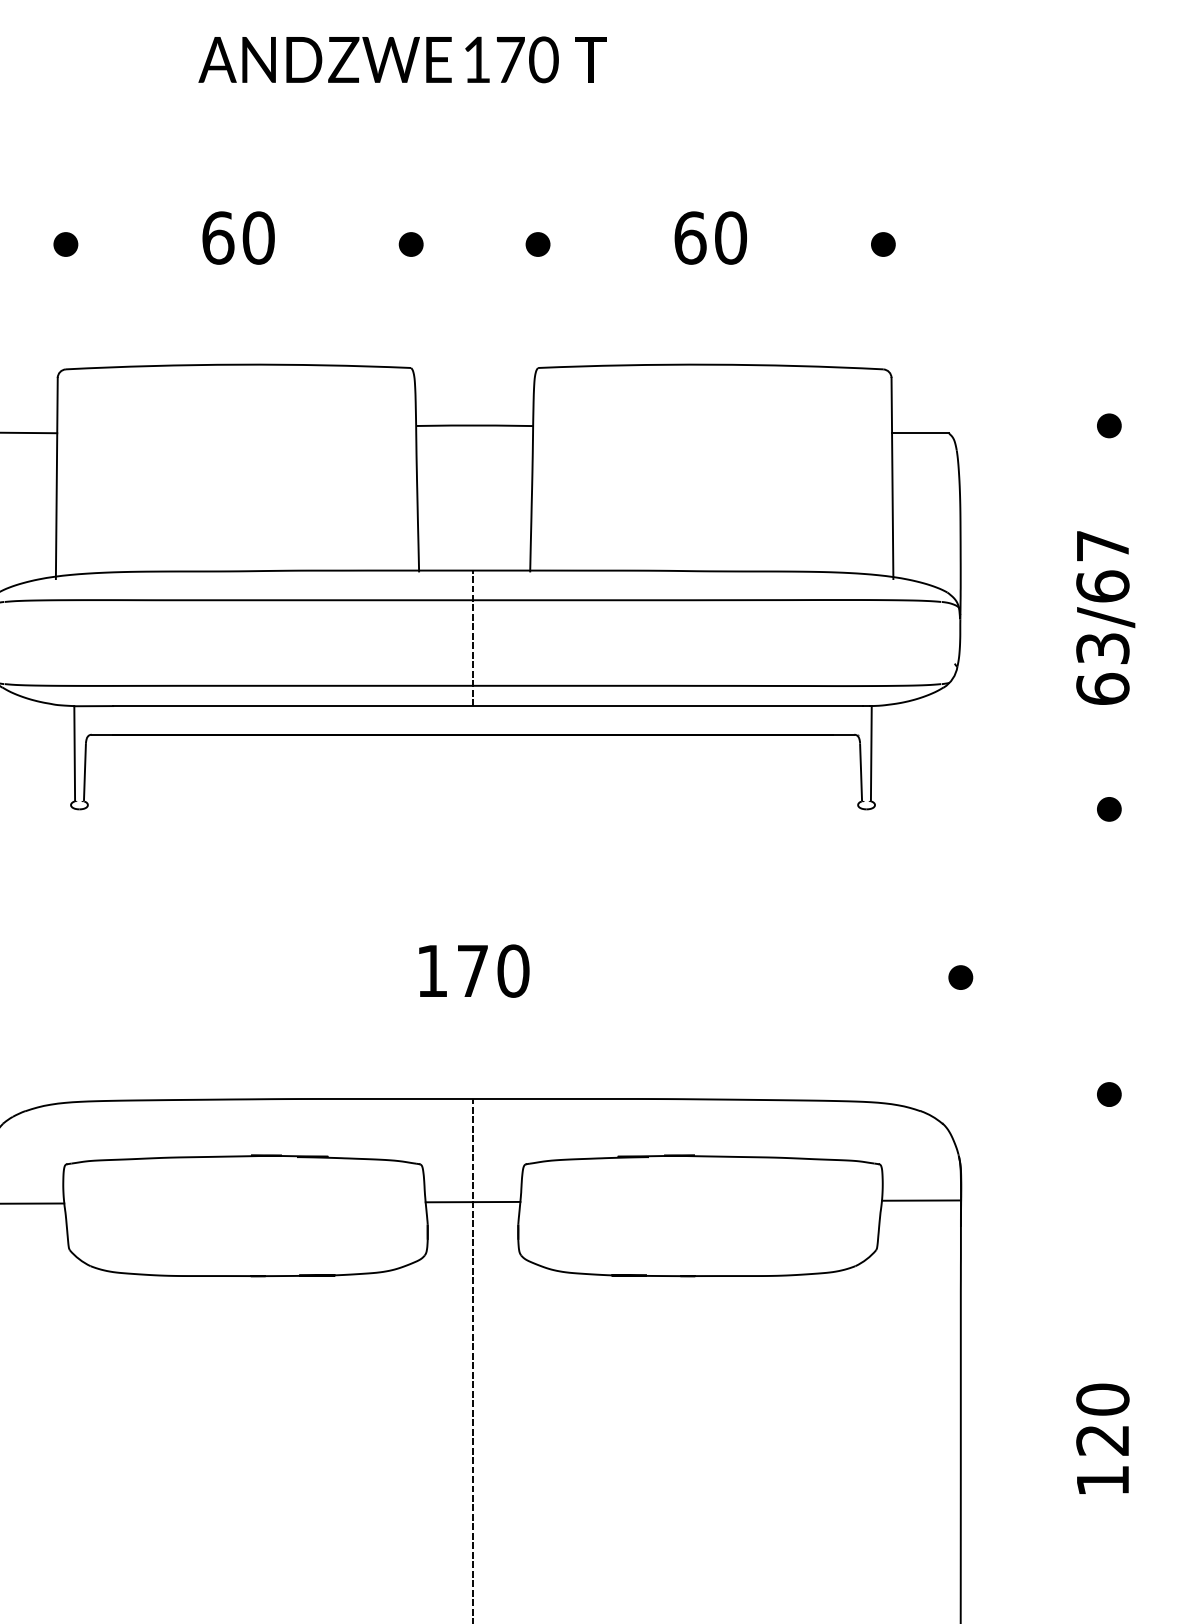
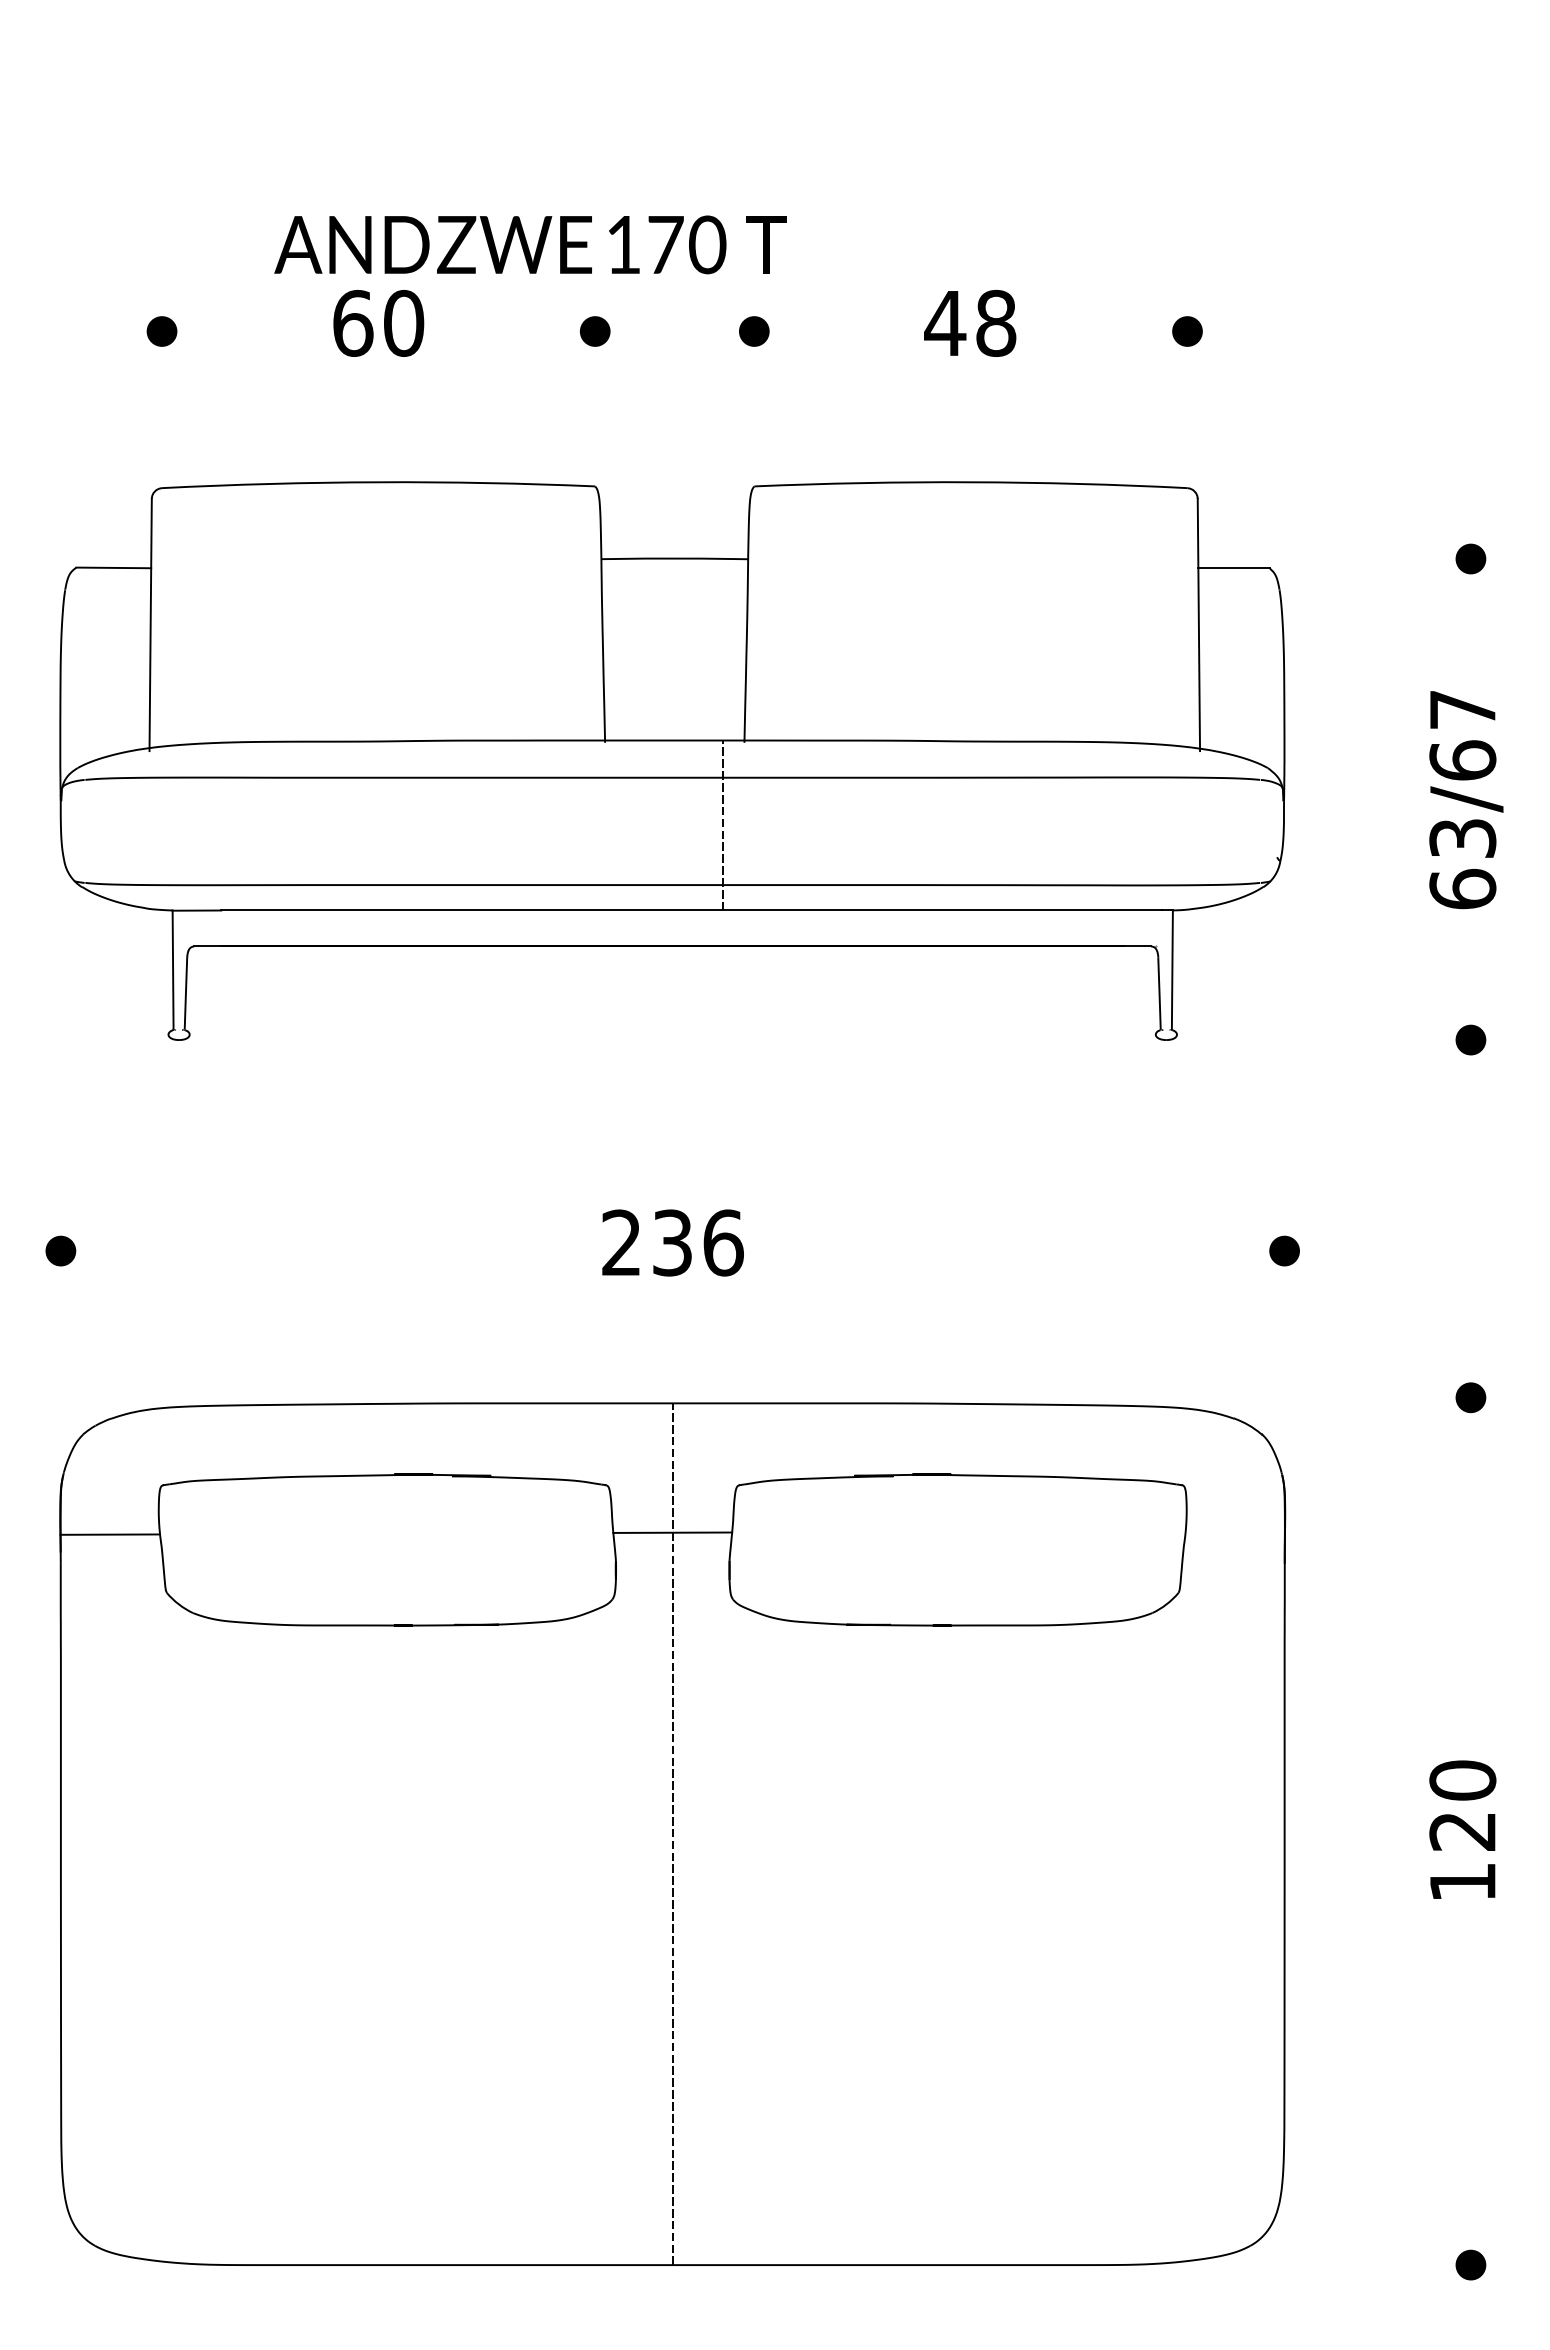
text: (402, 59) -> (530, 244), moved
text: (710, 237) -> (970, 322), 60 -> 48
line: (472, 638) -> (722, 825), moved
text: (472, 970) -> (672, 1242), 170 -> 236
line: (920, 1200) -> (1234, 1530), removed

